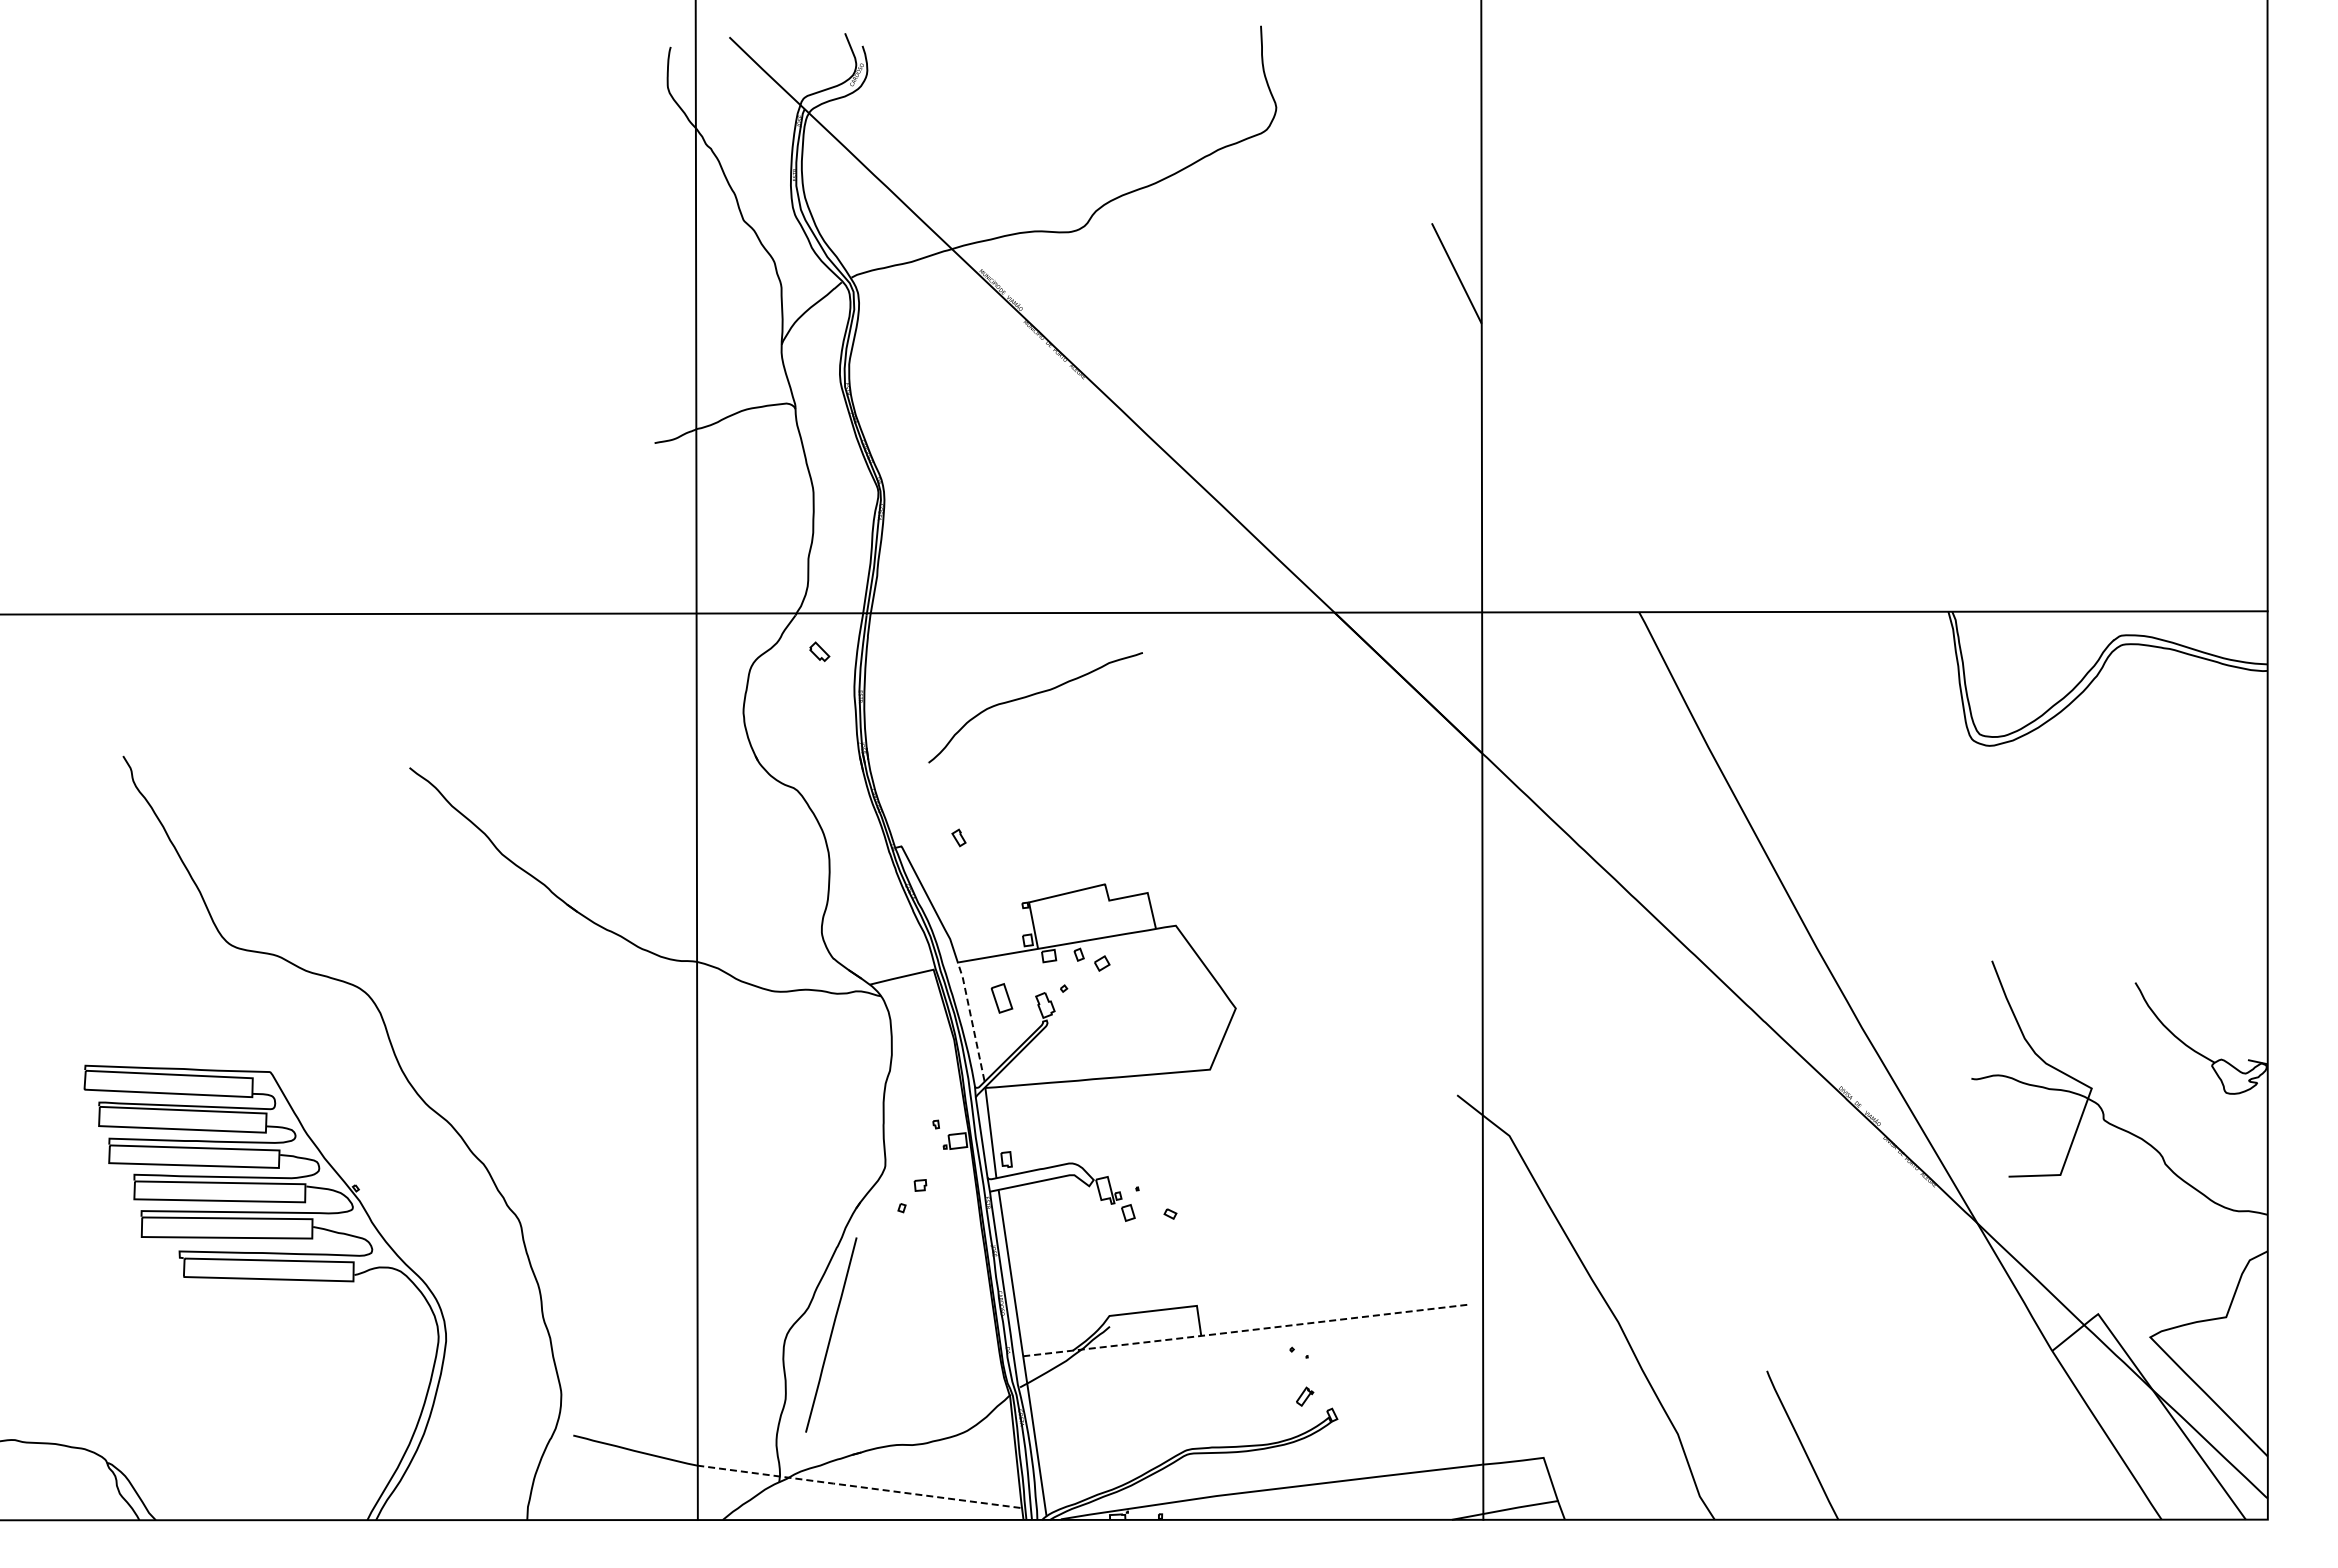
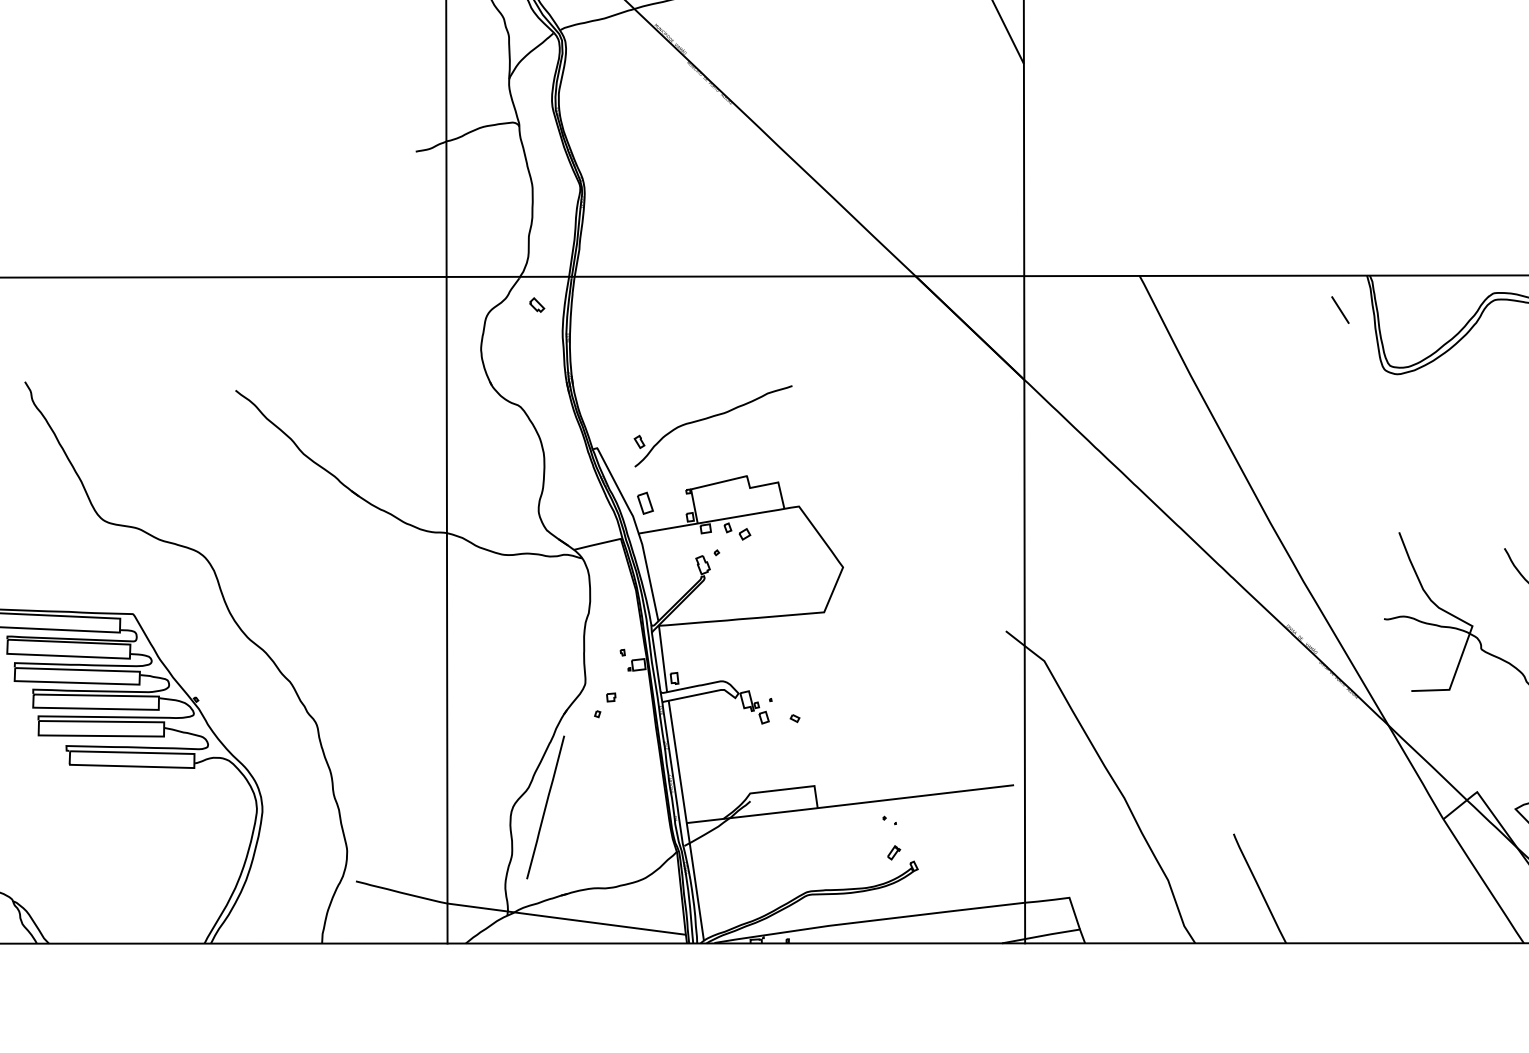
line: (1911, 658) -> (1339, 310), added
part: (1031, 696) -> (710, 418), moved
part: (1001, 998) -> (645, 503), moved
line: (971, 1020) -> (648, 576), dashed -> solid
line: (1245, 1330) -> (850, 804), dashed -> solid
line: (859, 1486) -> (566, 918), dashed -> solid

